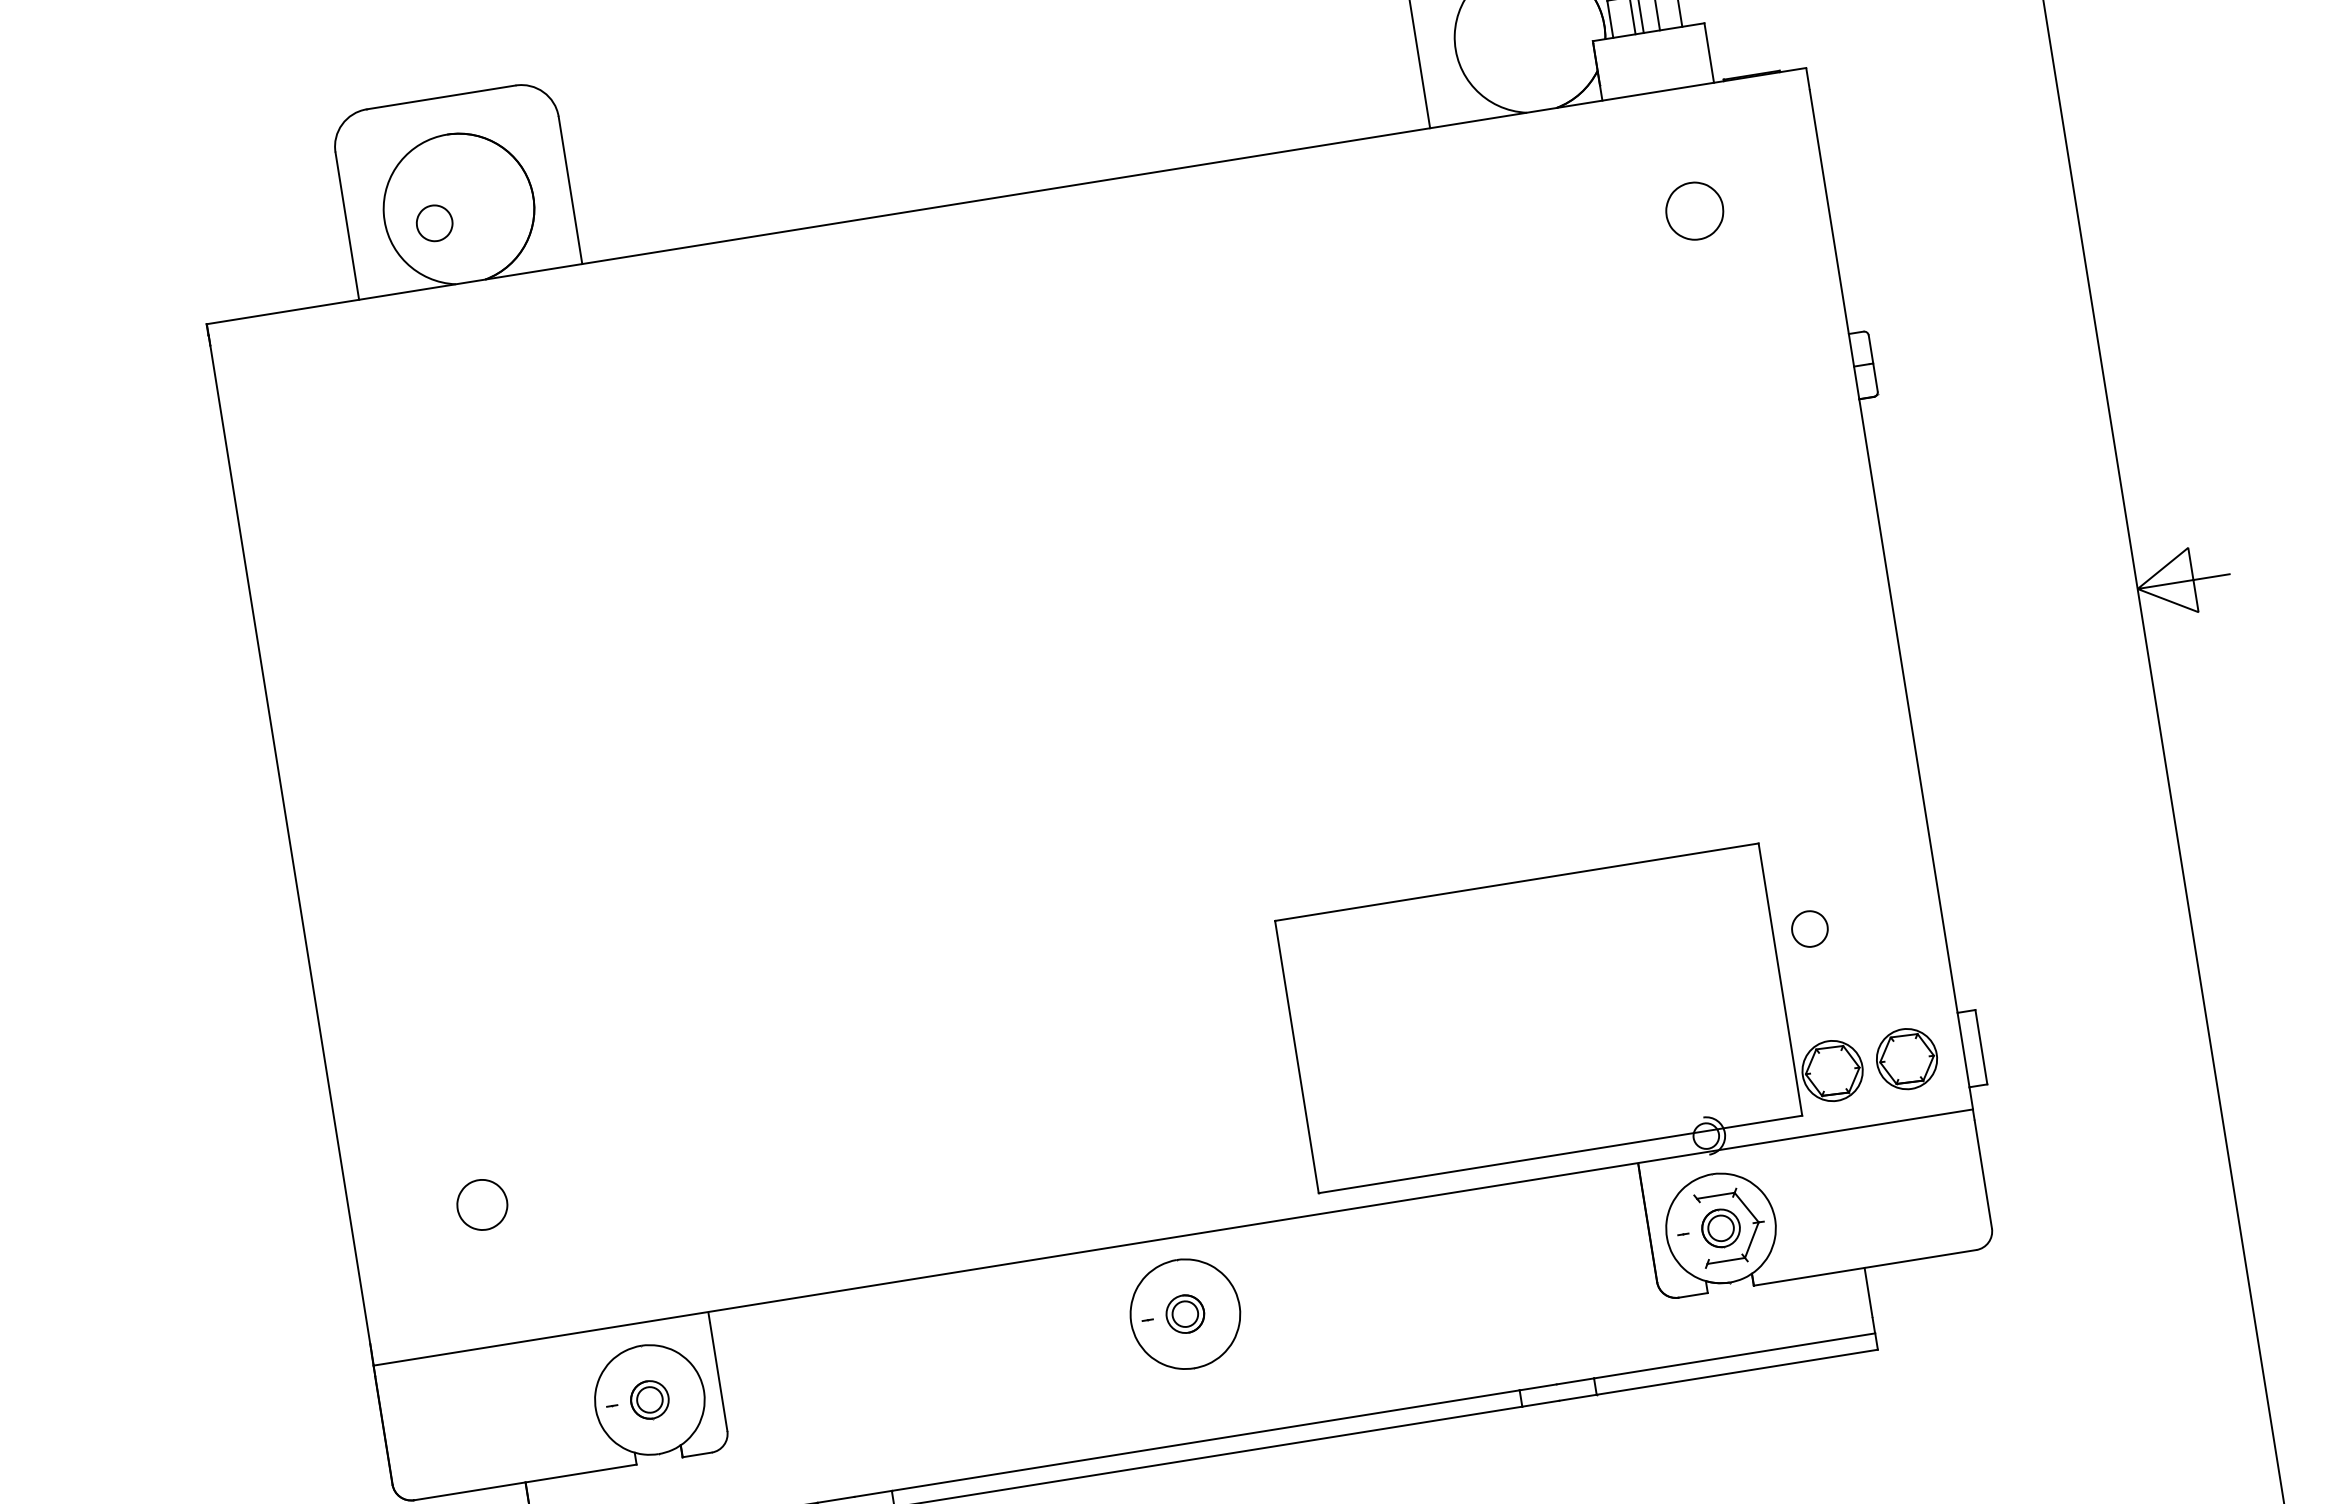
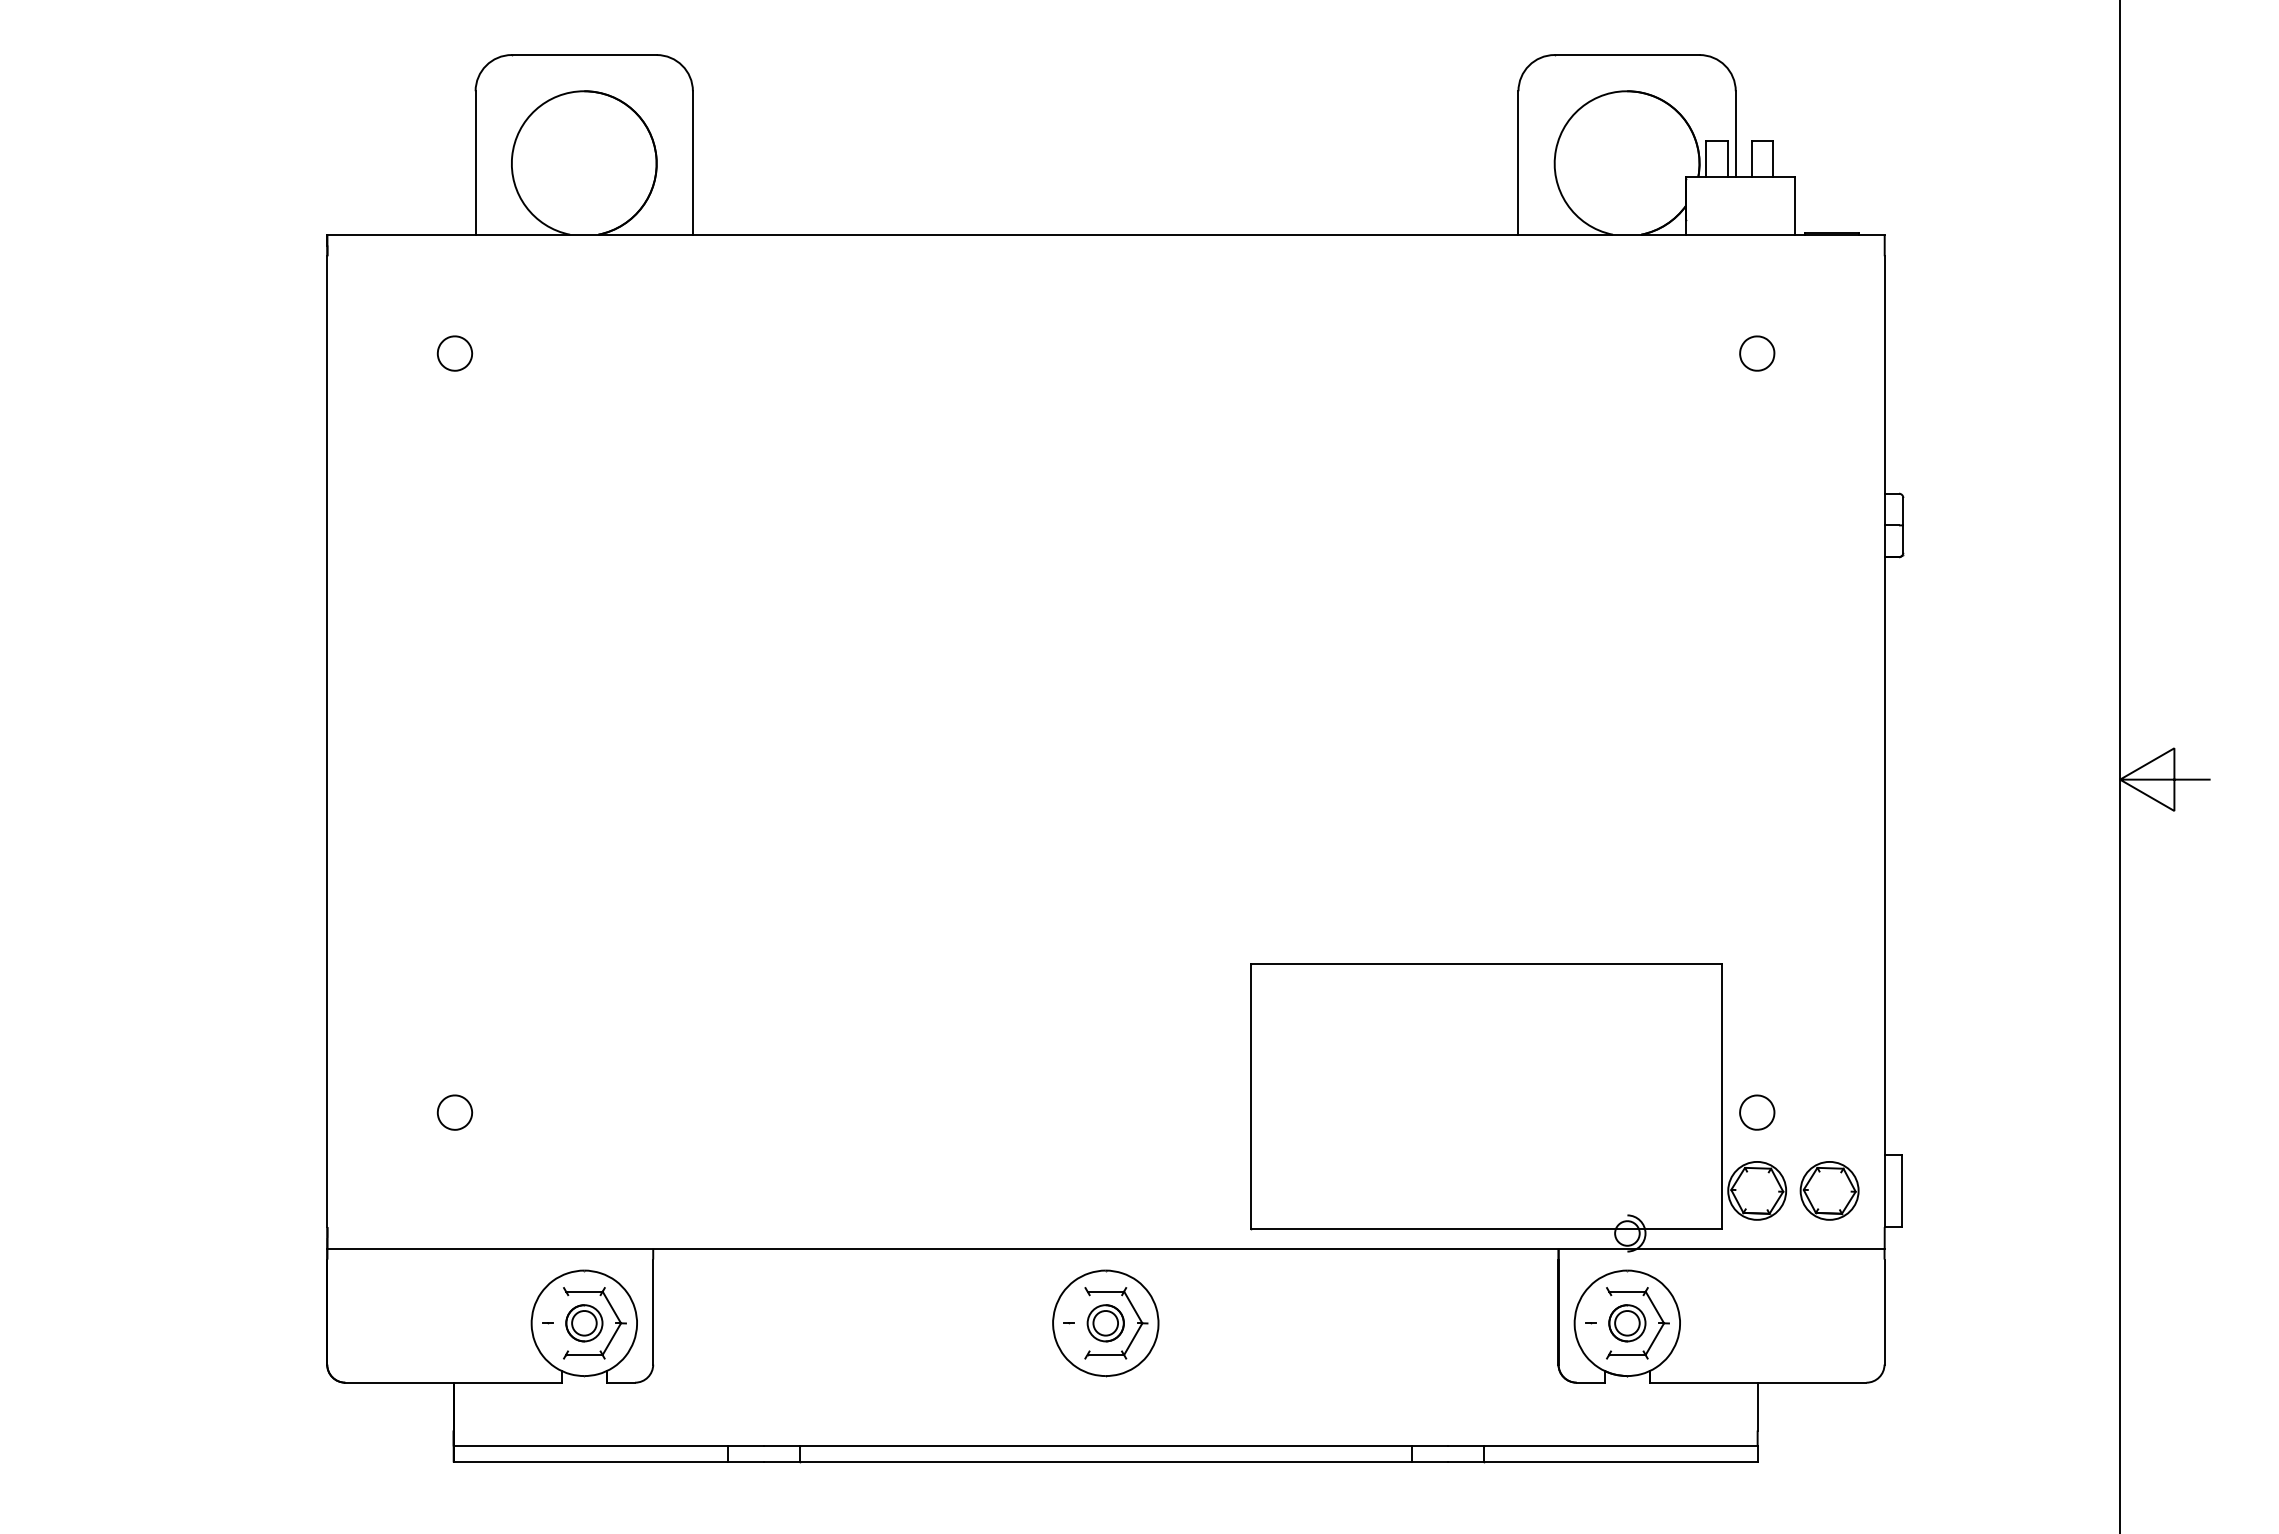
part: (1695, 210) -> (1757, 353), size x0.62
part: (434, 223) -> (454, 353), moved
part: (1810, 928) -> (1757, 1112), moved
part: (481, 1204) -> (454, 1112), size x0.71
part: (1217, 1309) -> (1137, 1323), added
part: (681, 1395) -> (615, 1323), added

